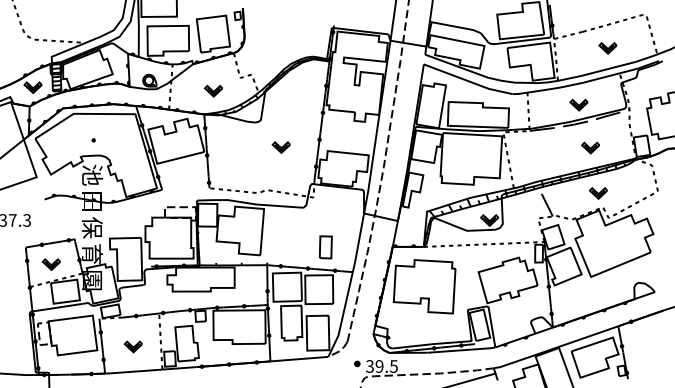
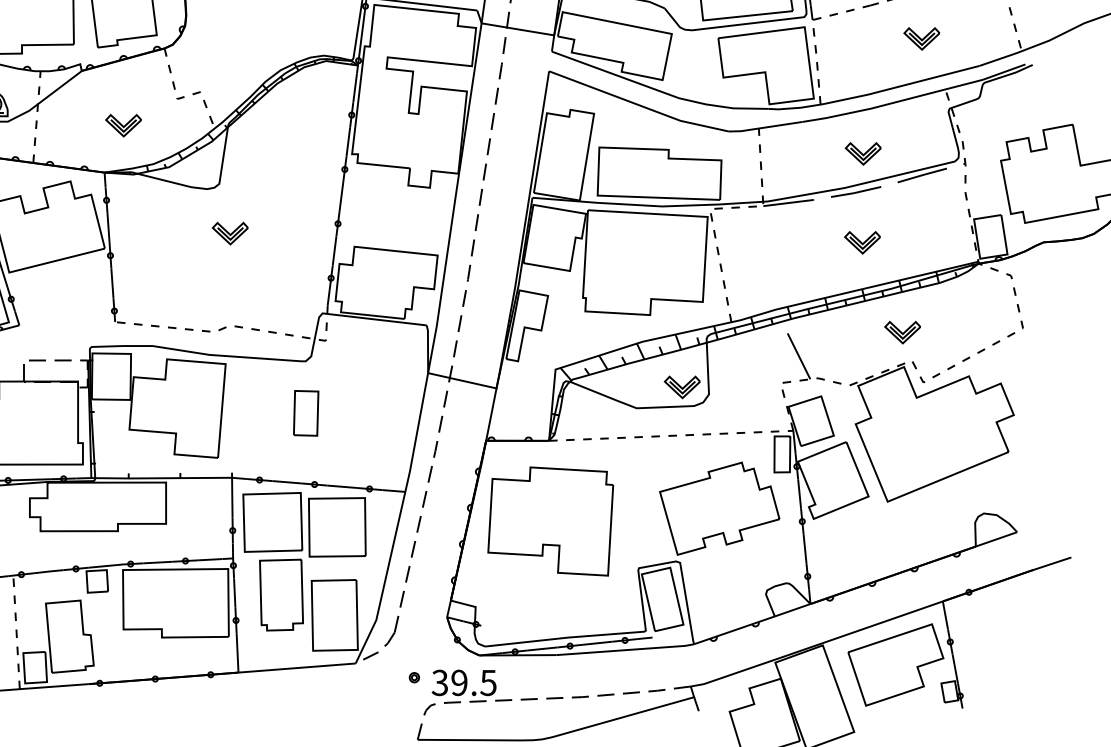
part: (280, 147) -> (228, 233), moved
part: (590, 147) -> (862, 241), moved
part: (325, 247) -> (305, 413), moved

